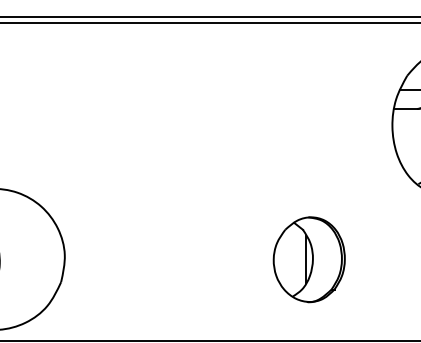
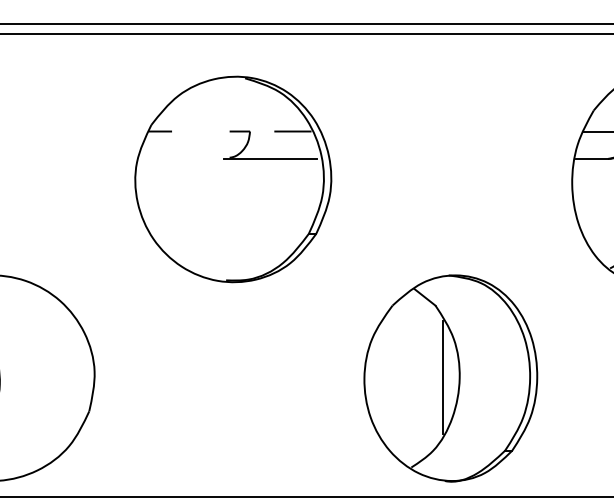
part: (159, 122) -> (232, 178), added
part: (309, 259) -> (451, 378), size x1.67

